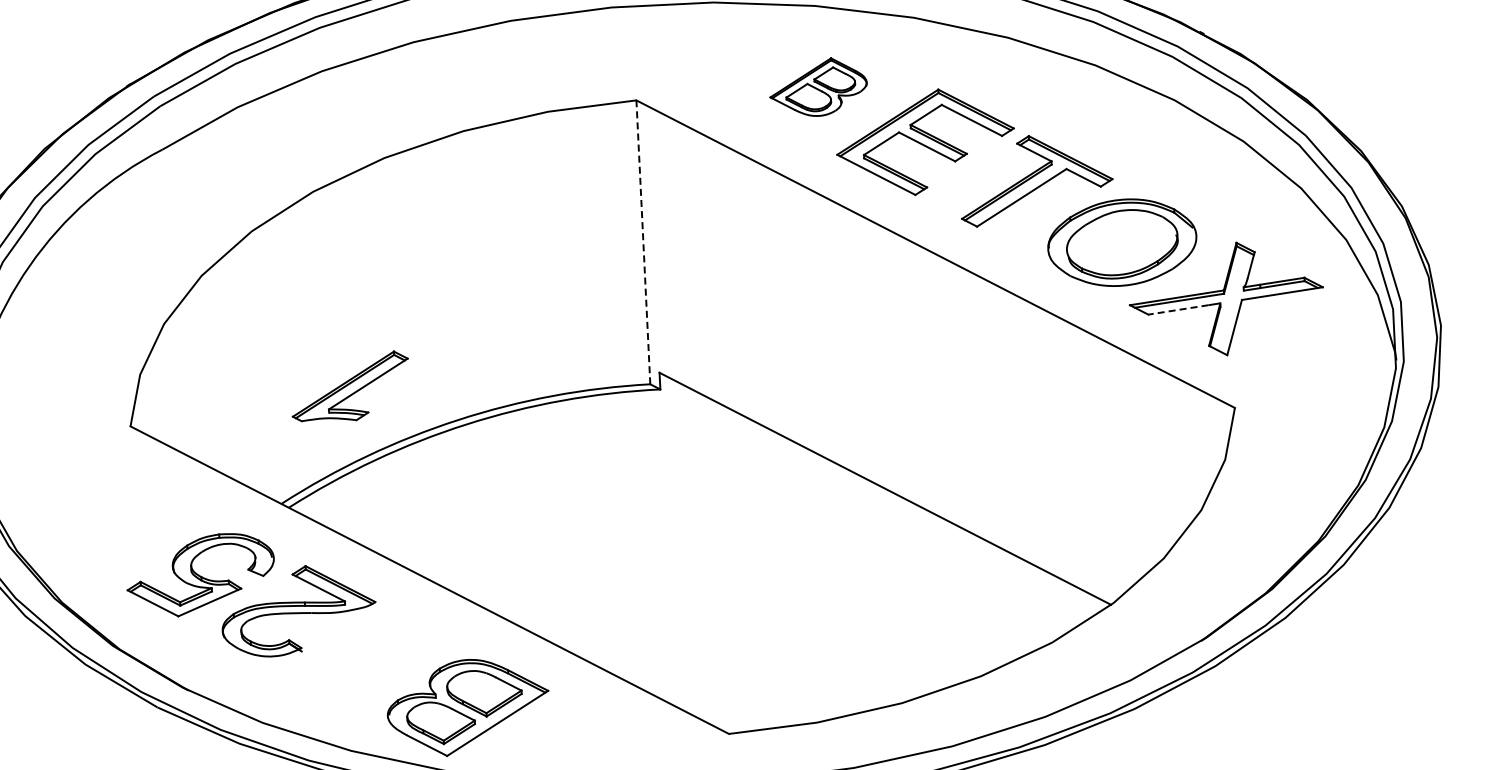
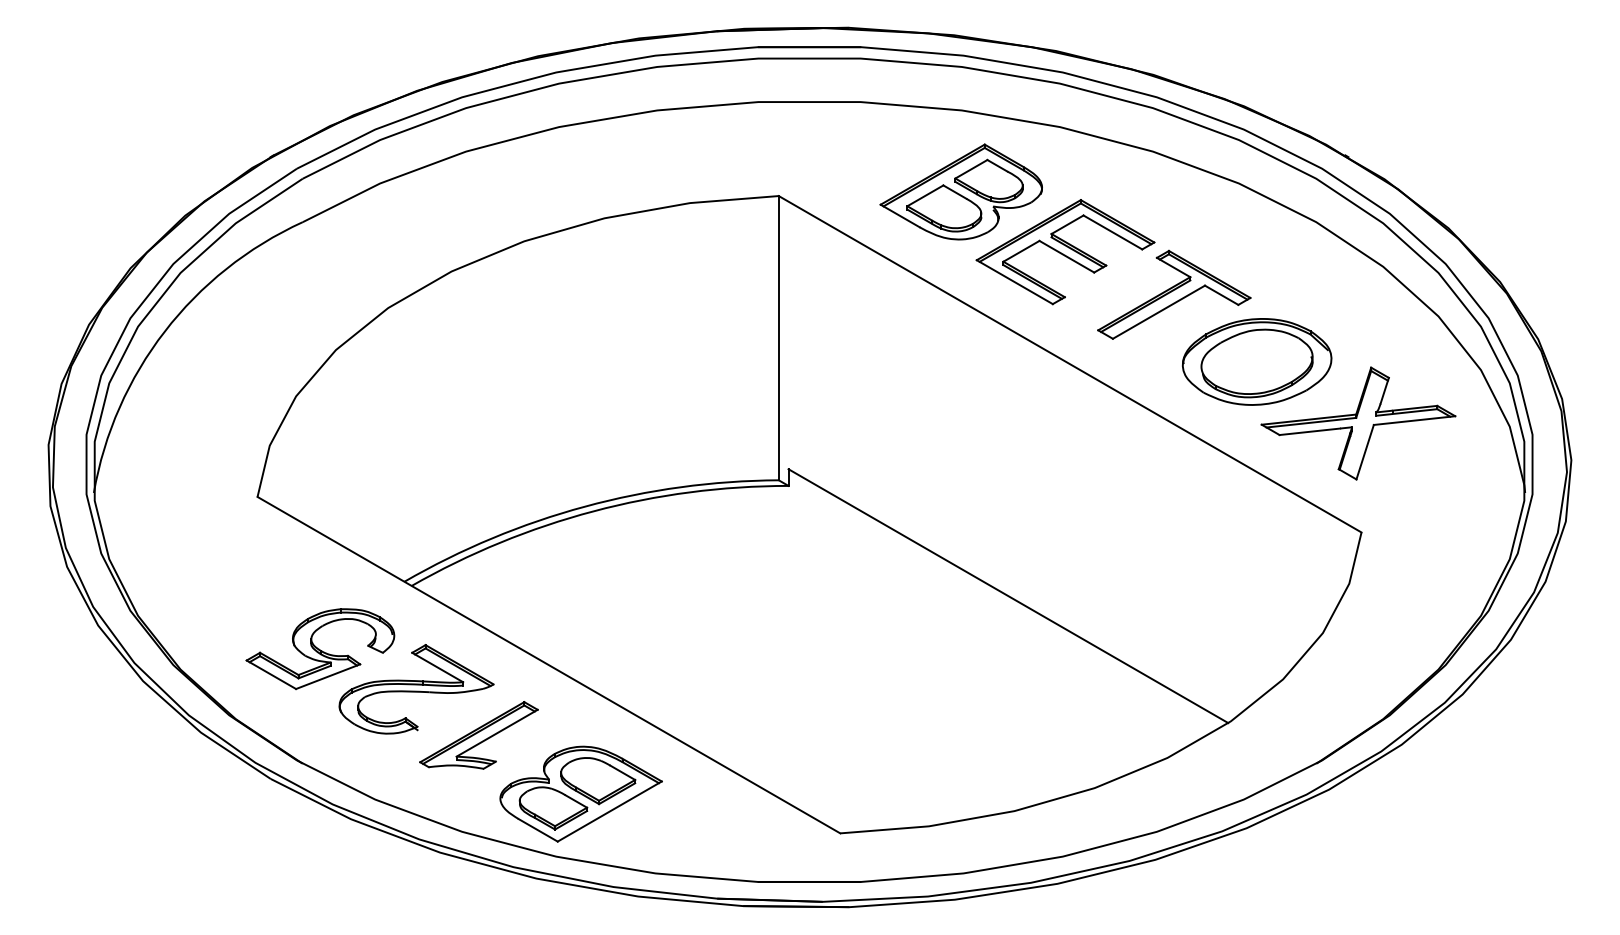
part: (817, 86) -> (960, 191), size x1.67
line: (643, 241) -> (778, 337), dashed -> solid
line: (1178, 309) -> (1309, 431), dashed -> solid
part: (349, 387) -> (478, 735), moved

